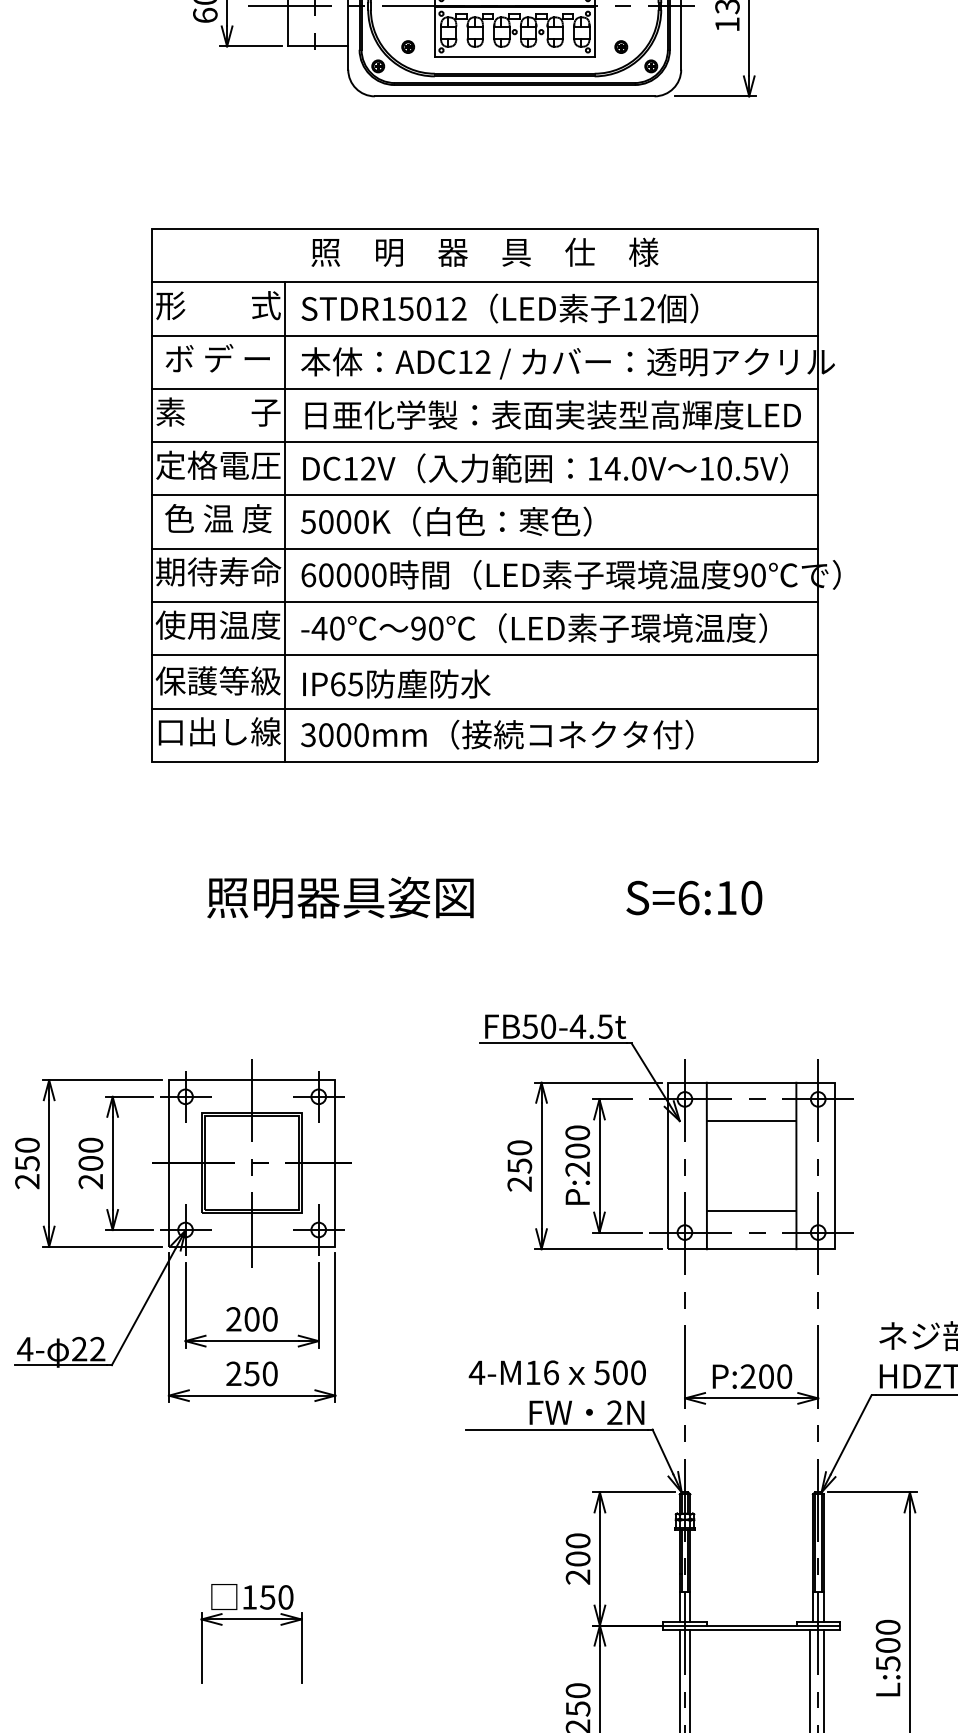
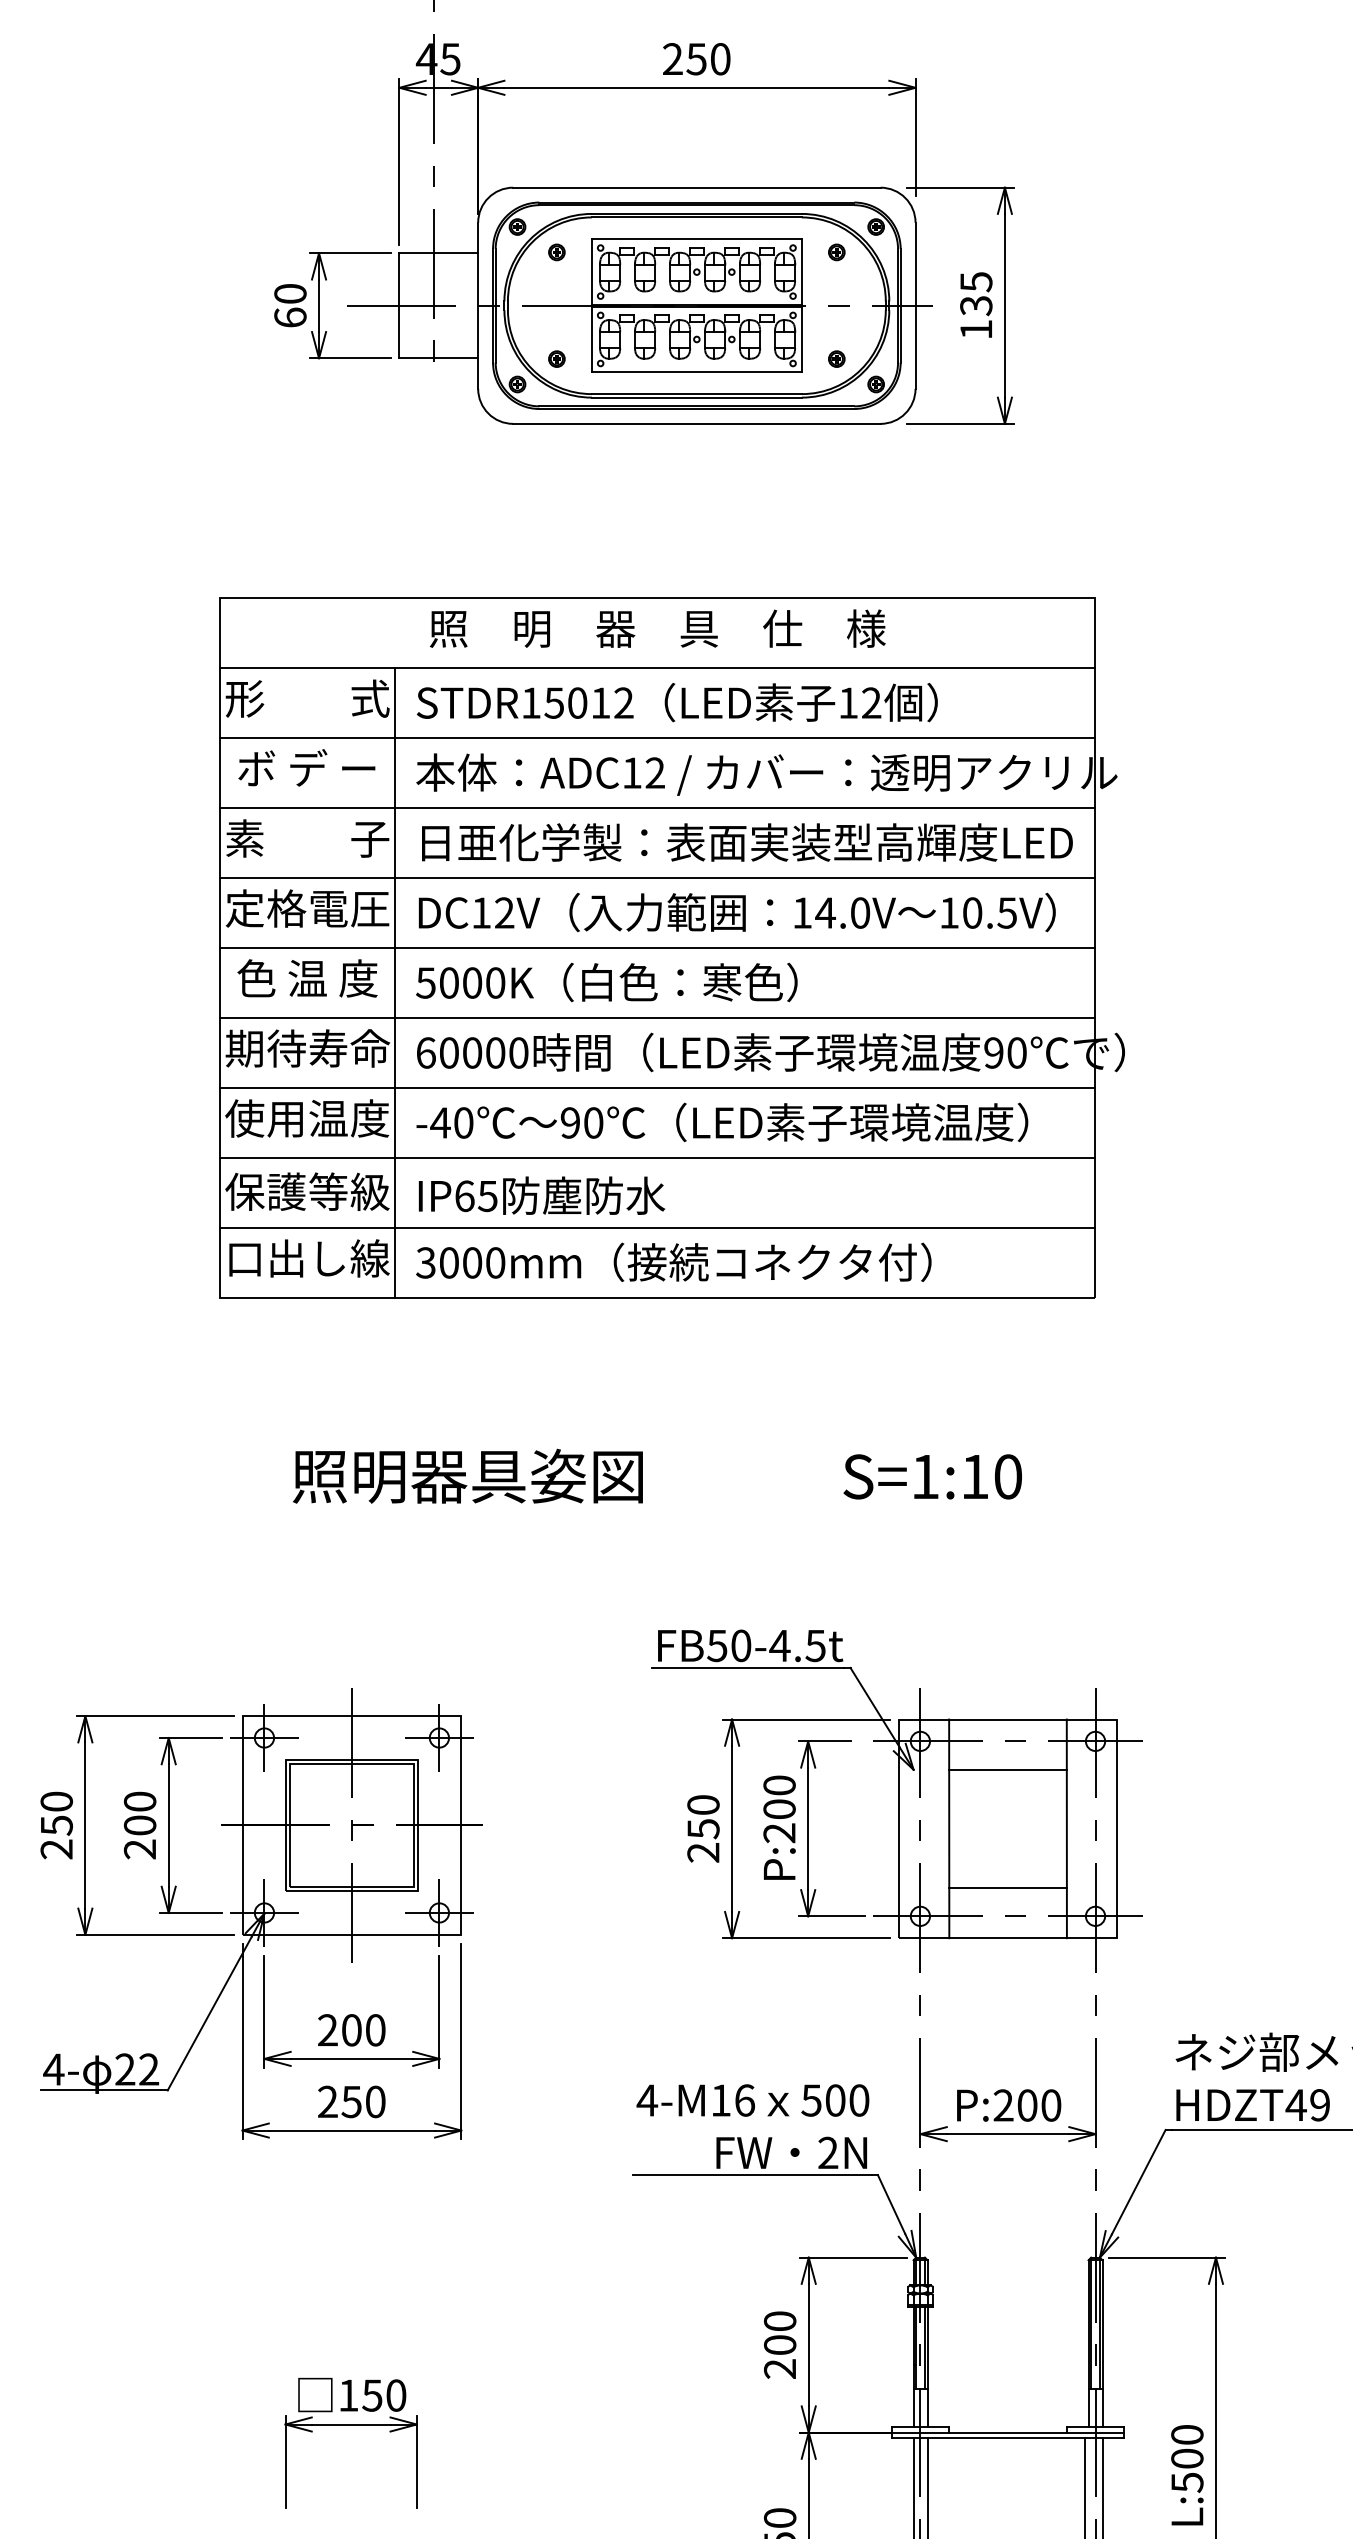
text: (688, 897) -> (925, 1476), S=6:10 -> S=1:10

